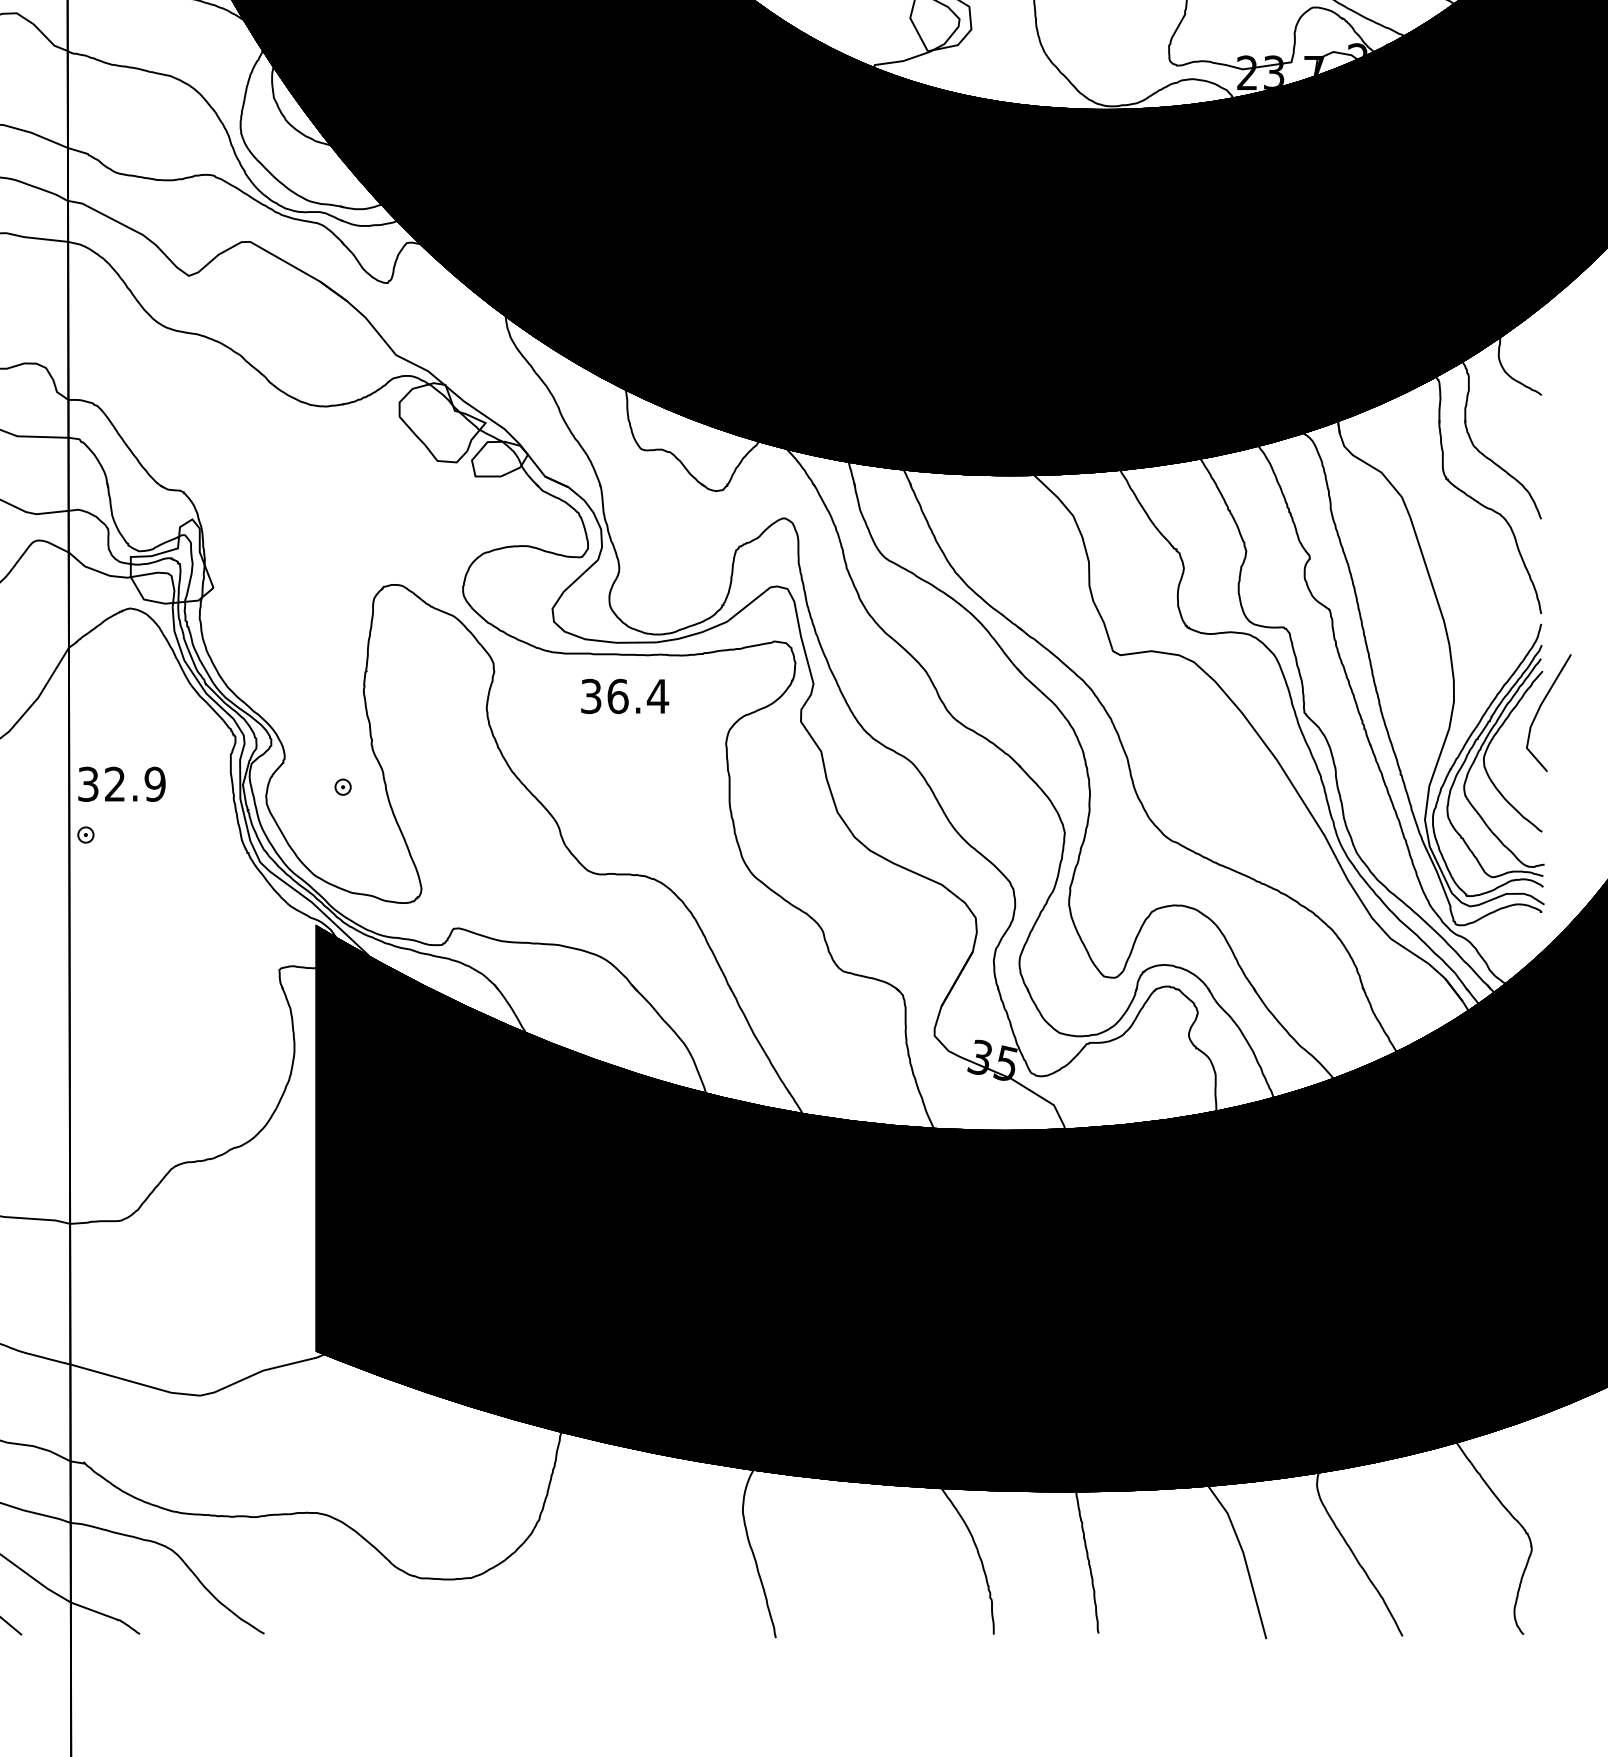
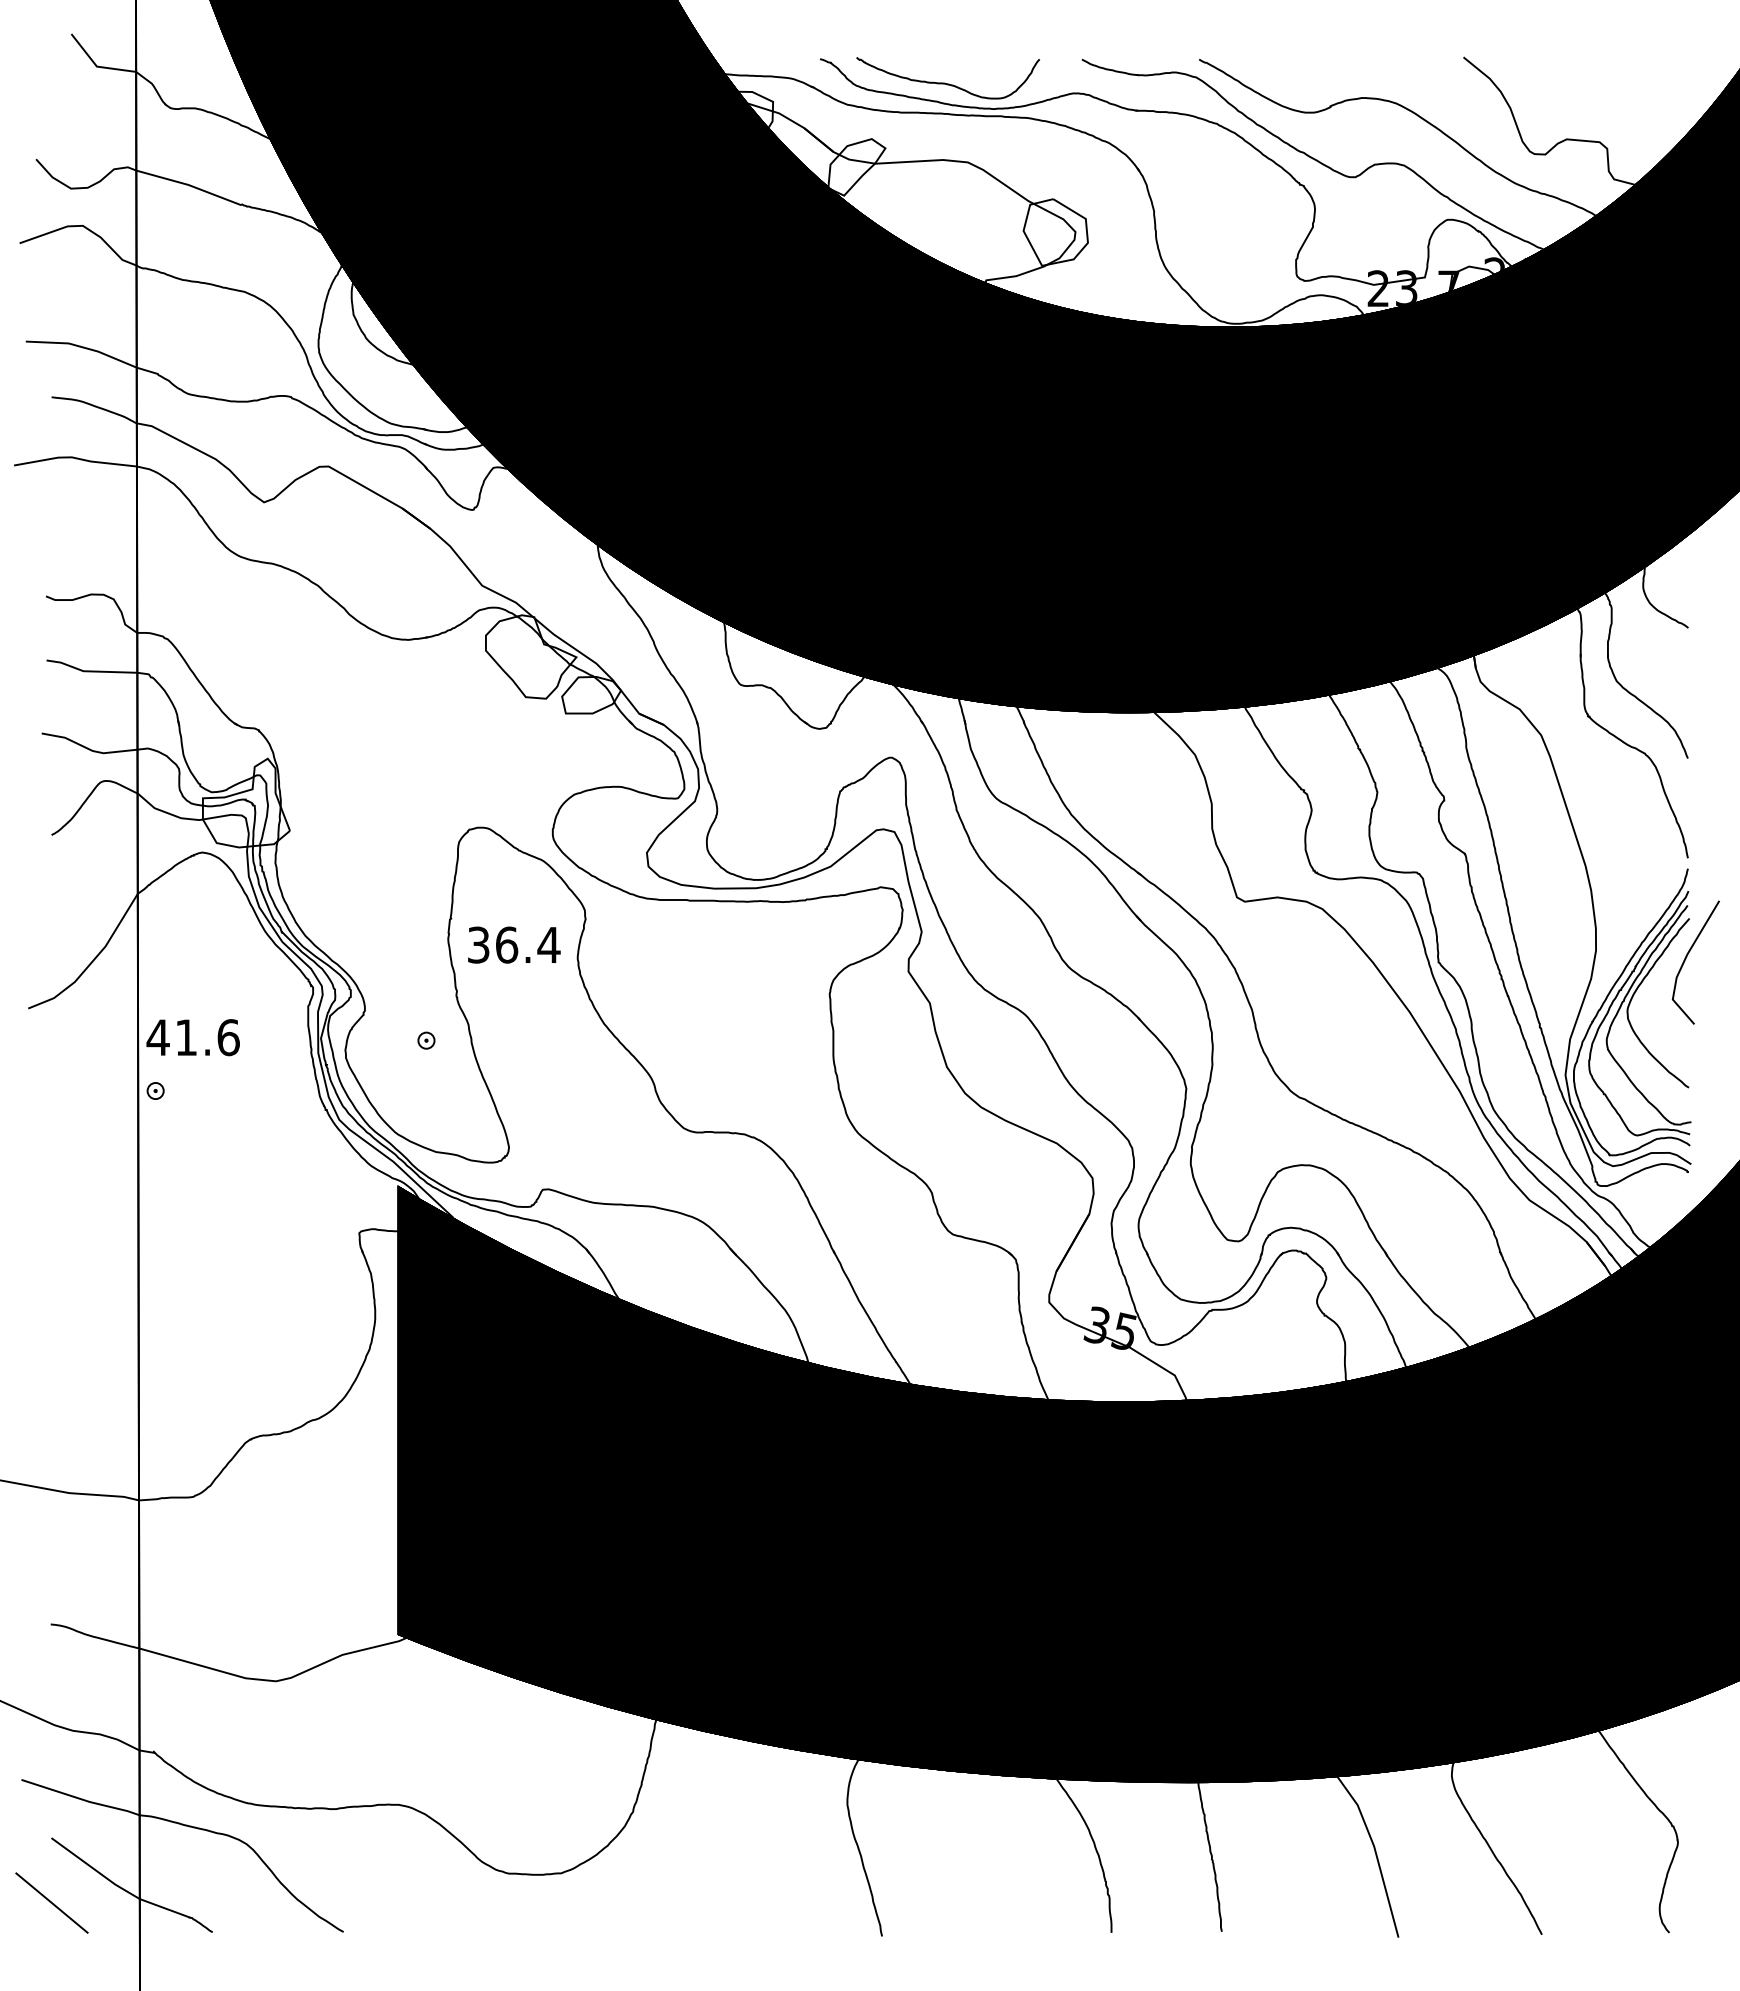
text: (625, 695) -> (514, 944), moved
text: (120, 784) -> (192, 1037), 32.9 -> 41.6

